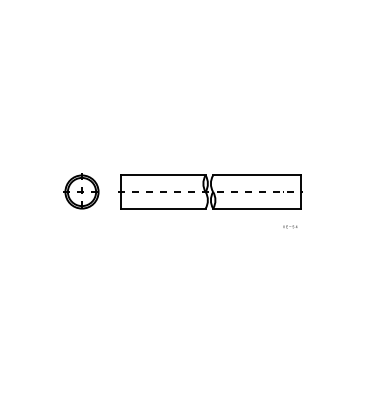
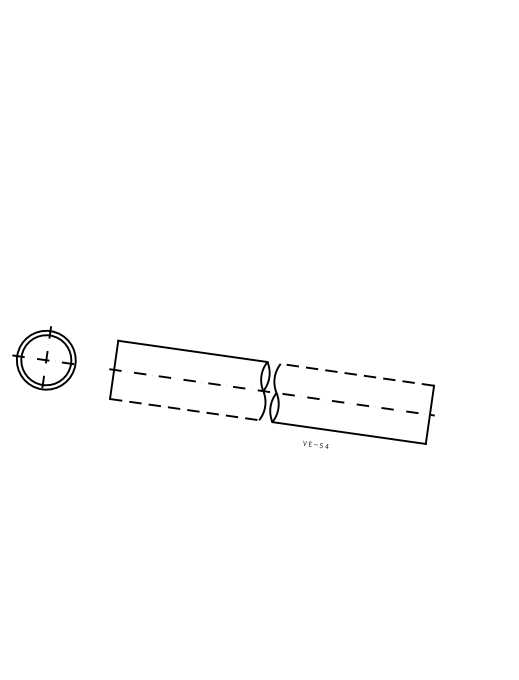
line: (256, 175) -> (356, 374), solid -> dashed
line: (163, 208) -> (185, 409), solid -> dashed
text: (290, 226) -> (316, 444), moved

